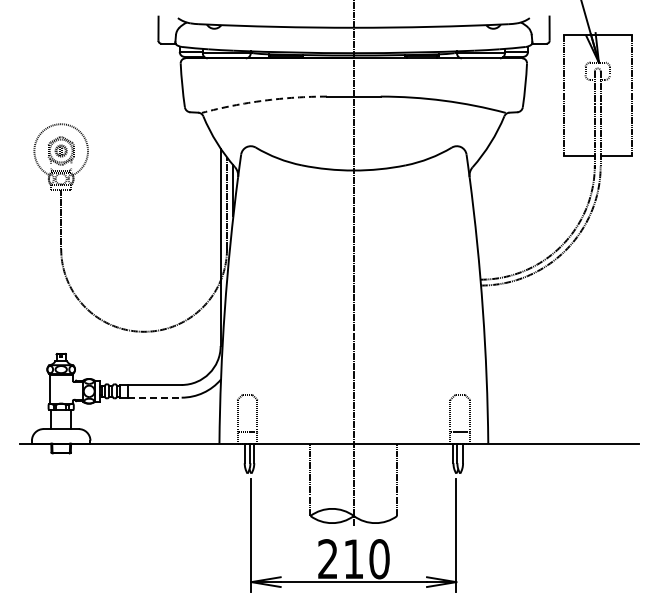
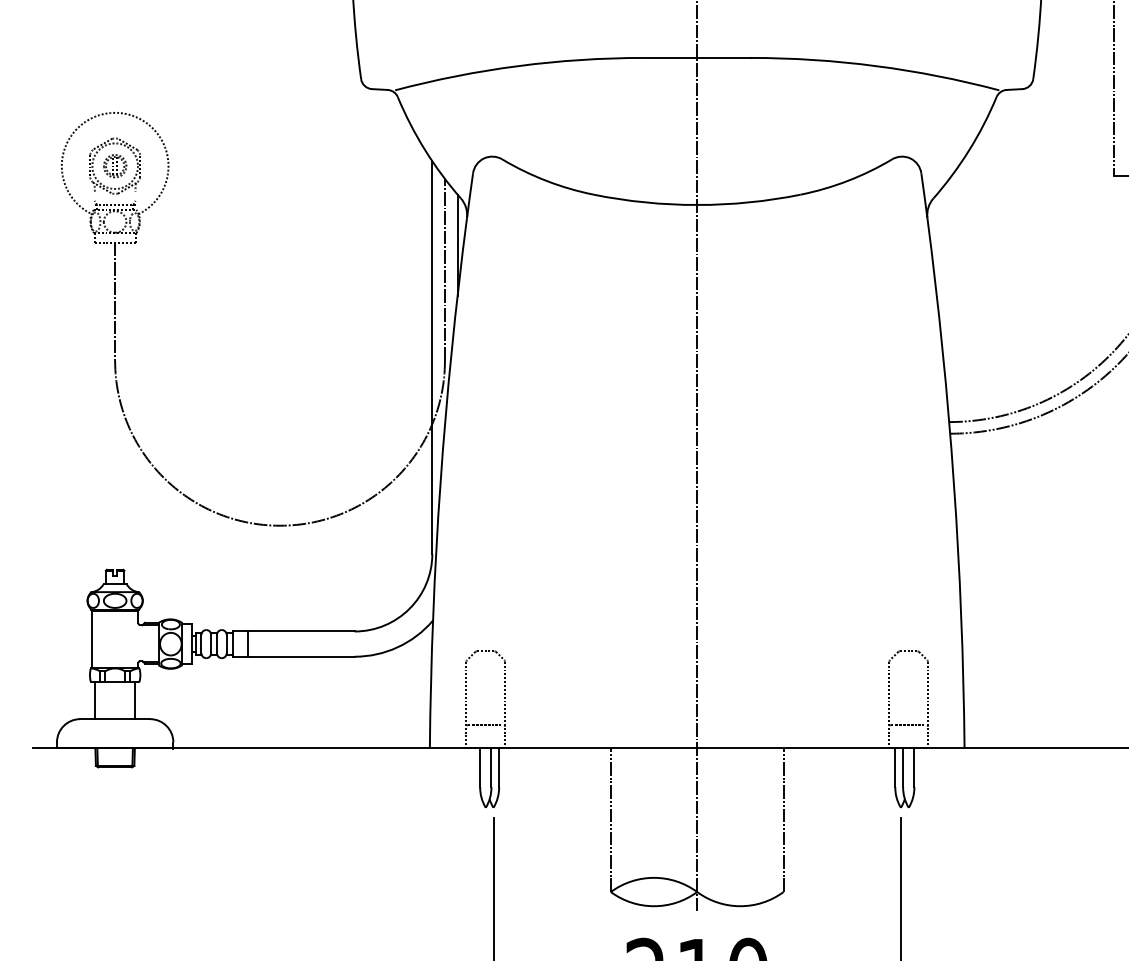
arc: (263, 100) -> (517, 65), dashed -> solid
line: (154, 397) -> (300, 656), dashed -> solid

